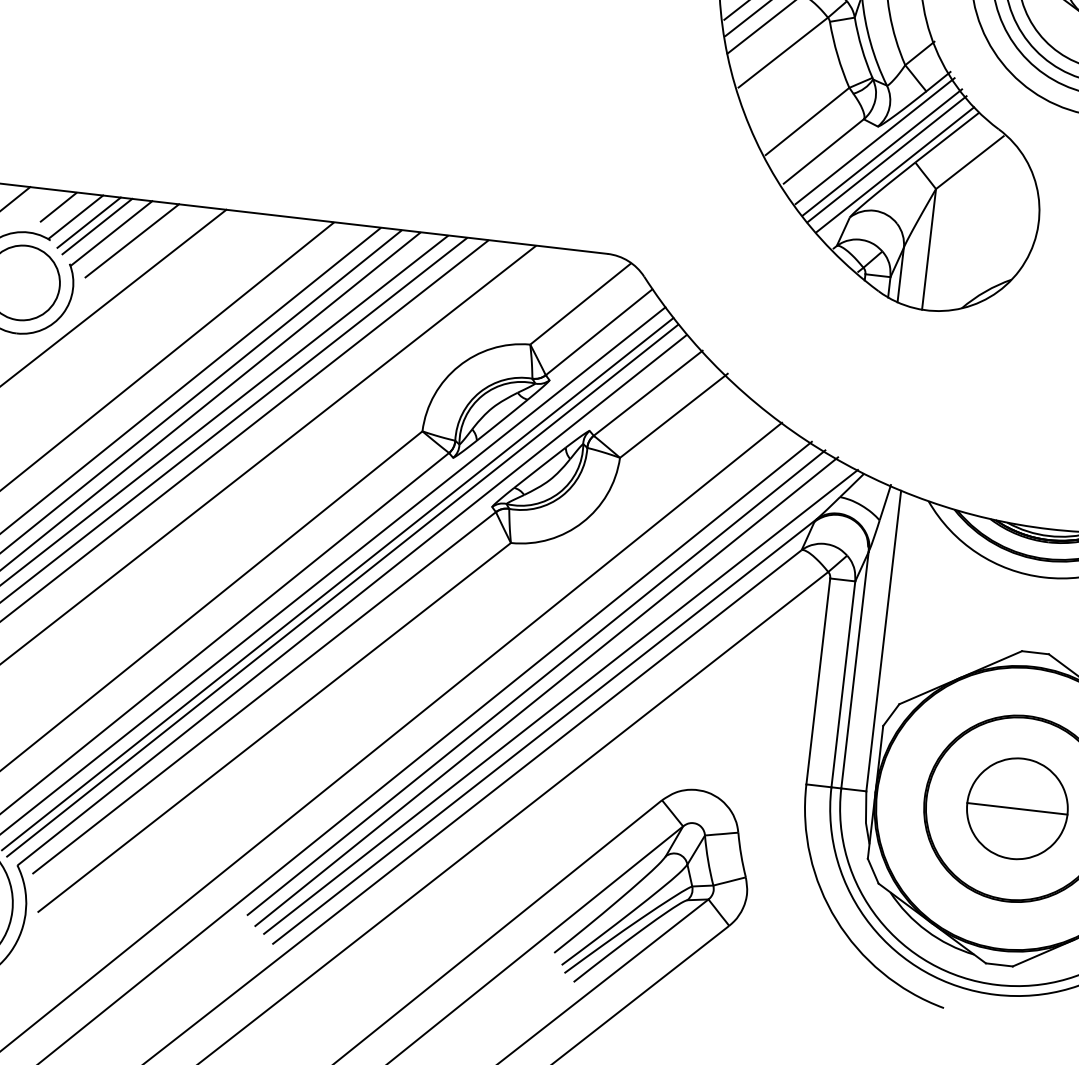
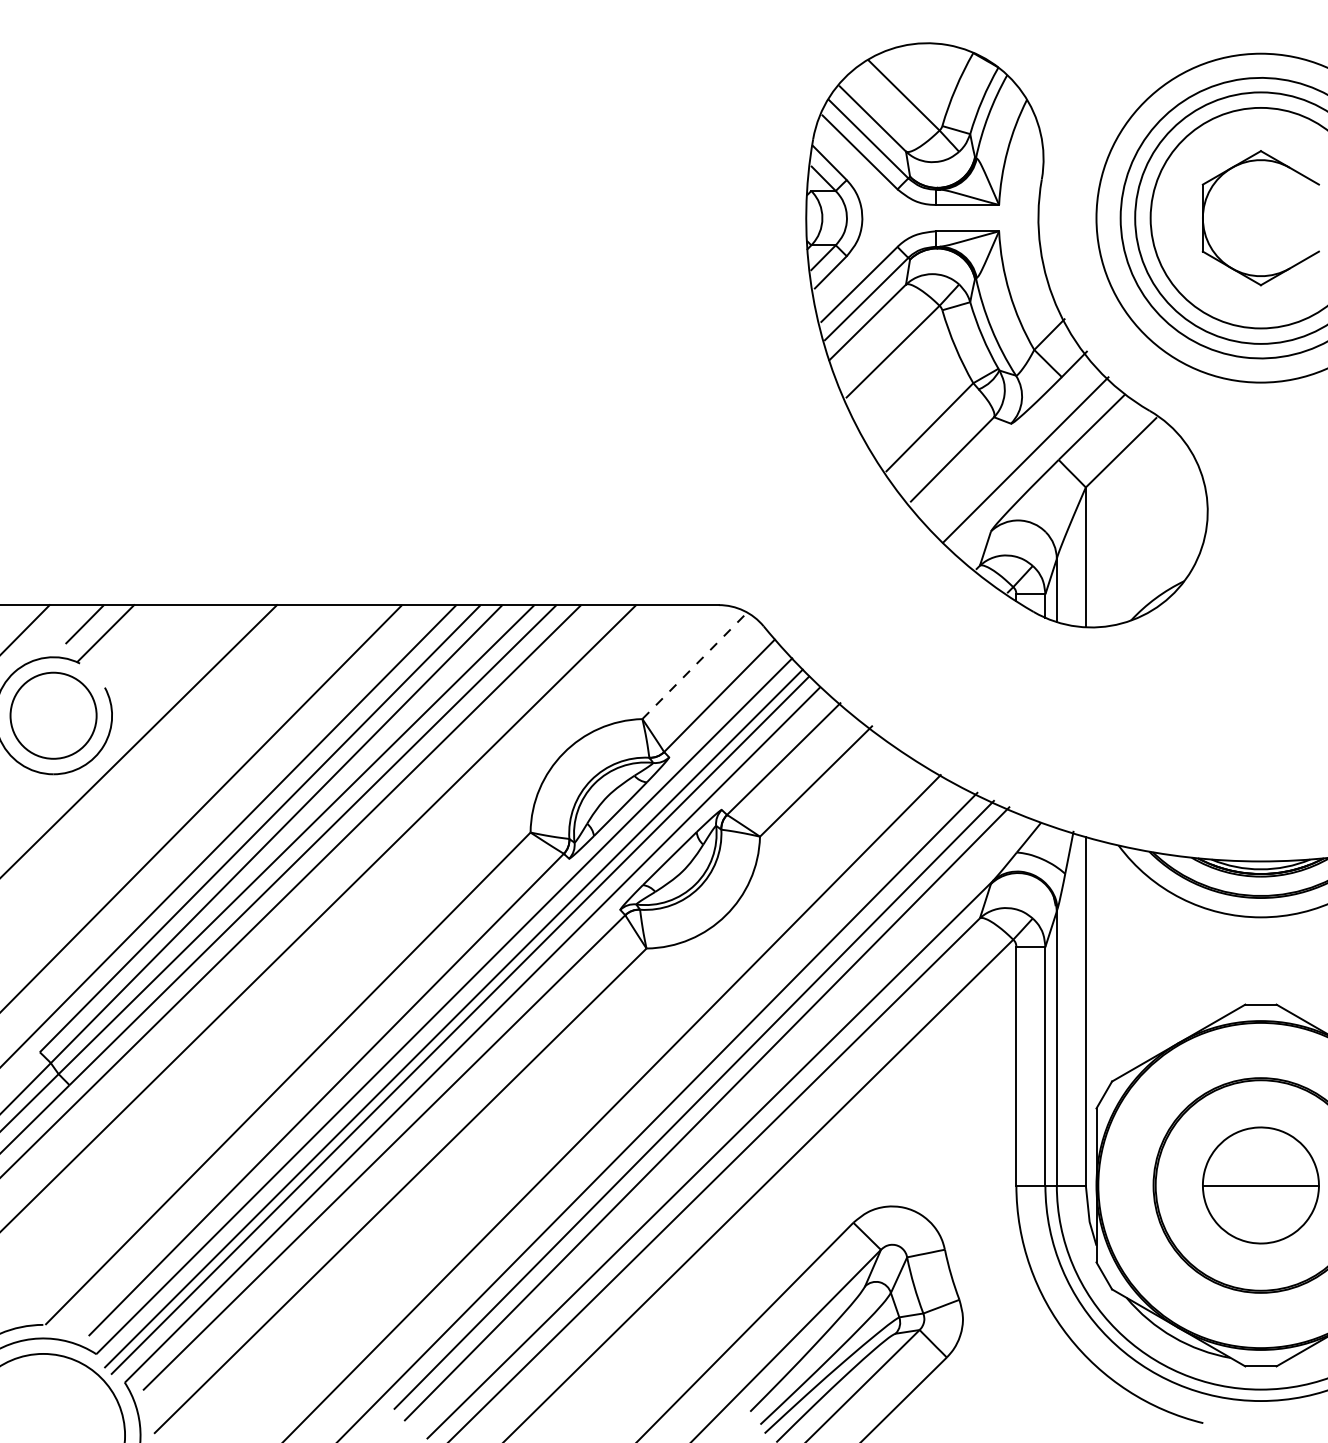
line: (874, 140) -> (1009, 440), removed
line: (882, 152) -> (1019, 452), removed
line: (895, 169) -> (1036, 470), removed
line: (88, 222) -> (121, 637), removed
line: (97, 226) -> (131, 641), removed
line: (111, 233) -> (148, 647), removed
line: (132, 241) -> (173, 653), removed
line: (581, 303) -> (695, 665), solid -> dashed
line: (560, 701) -> (724, 1123), removed

